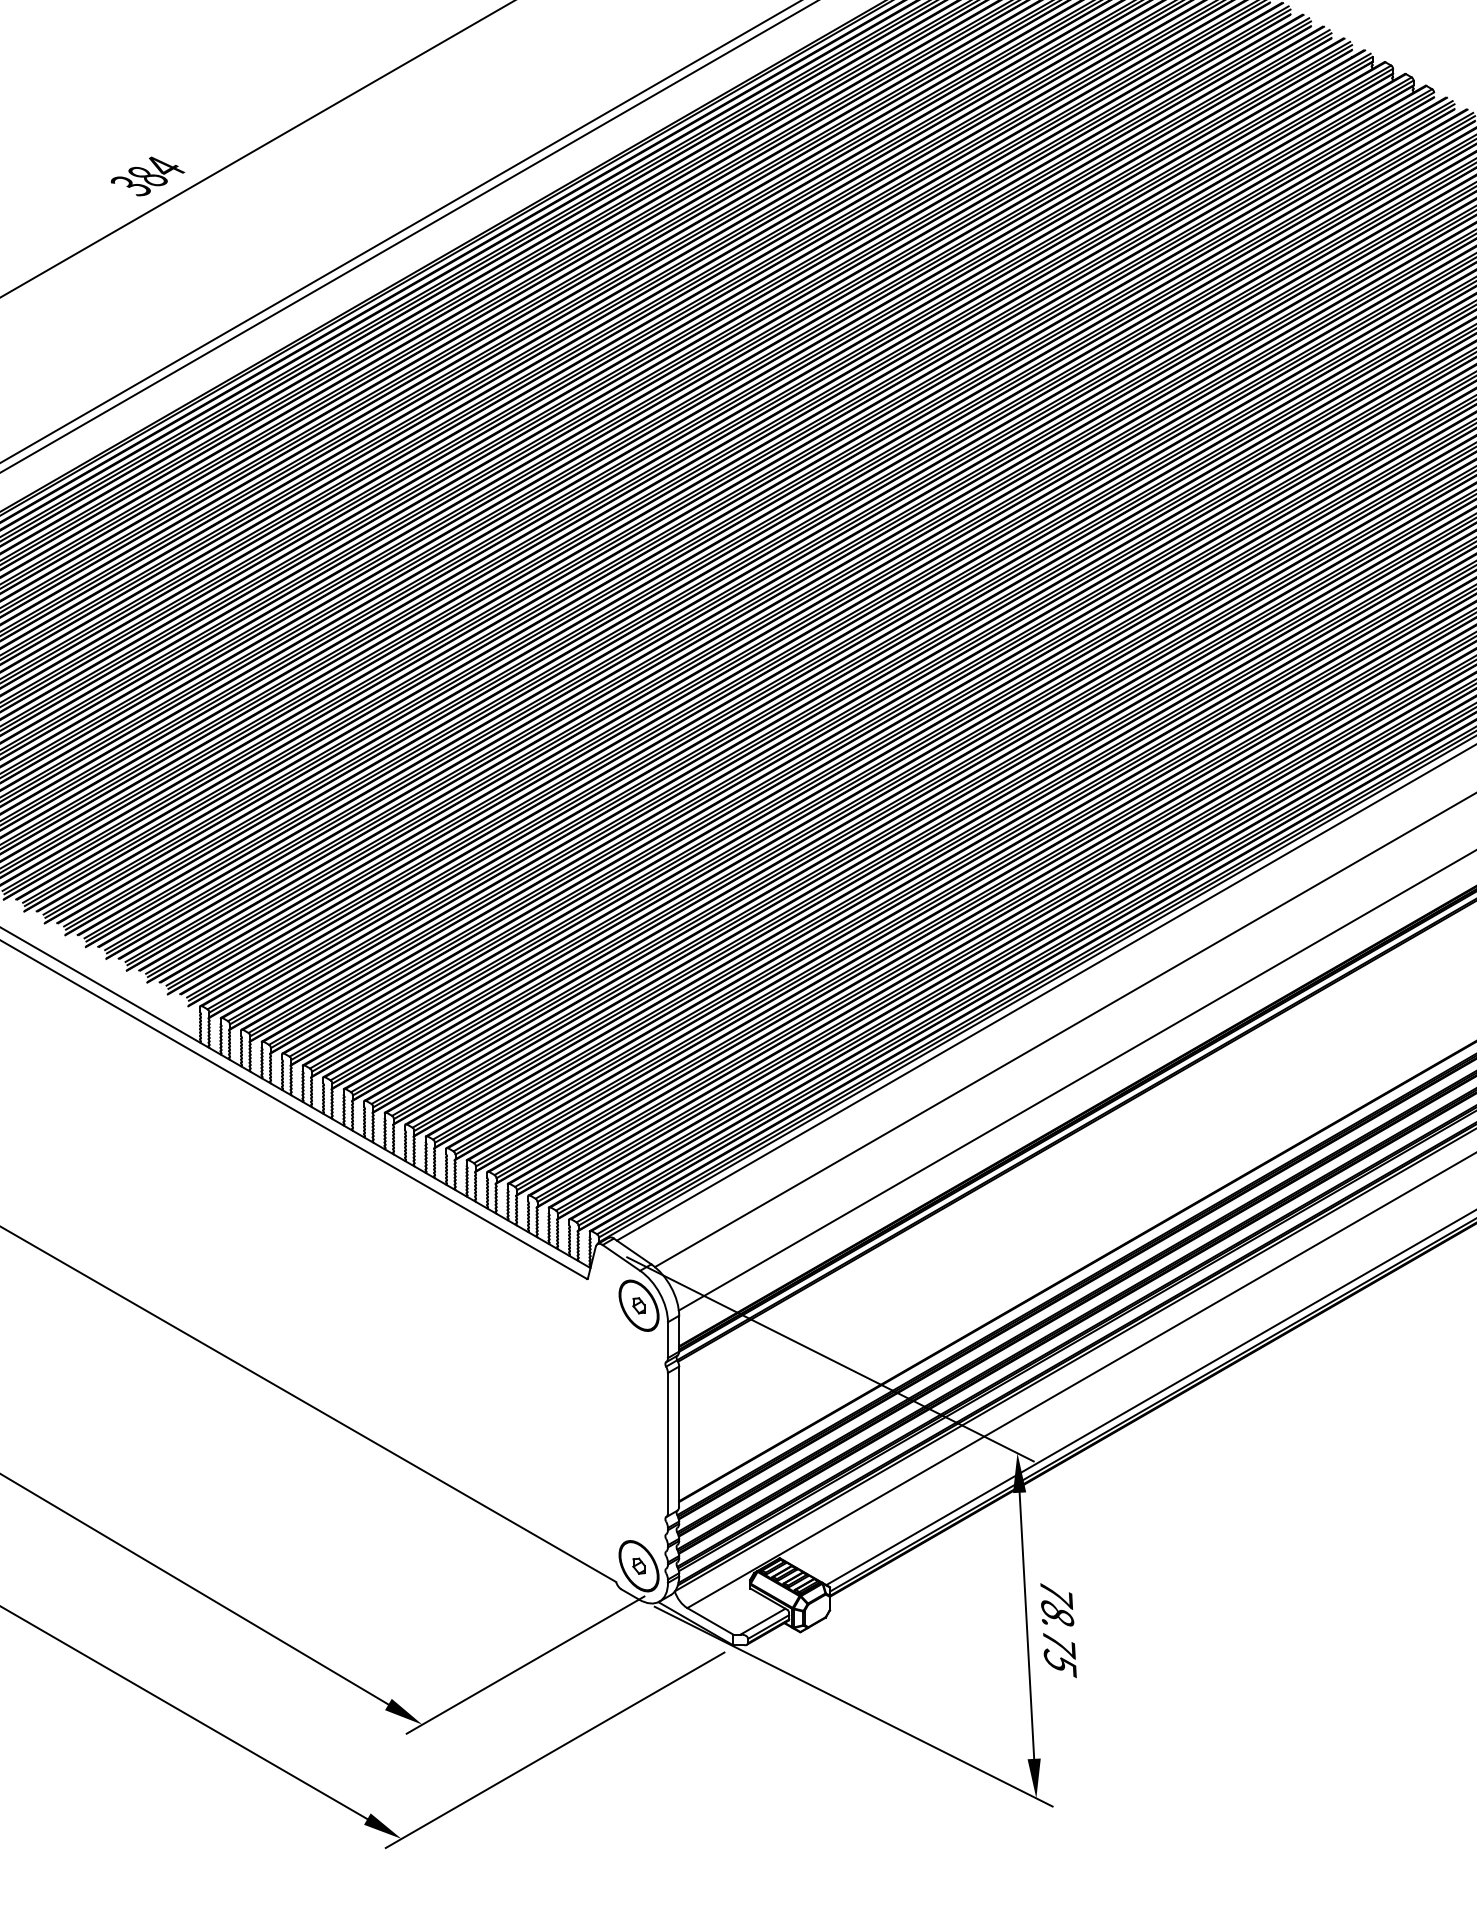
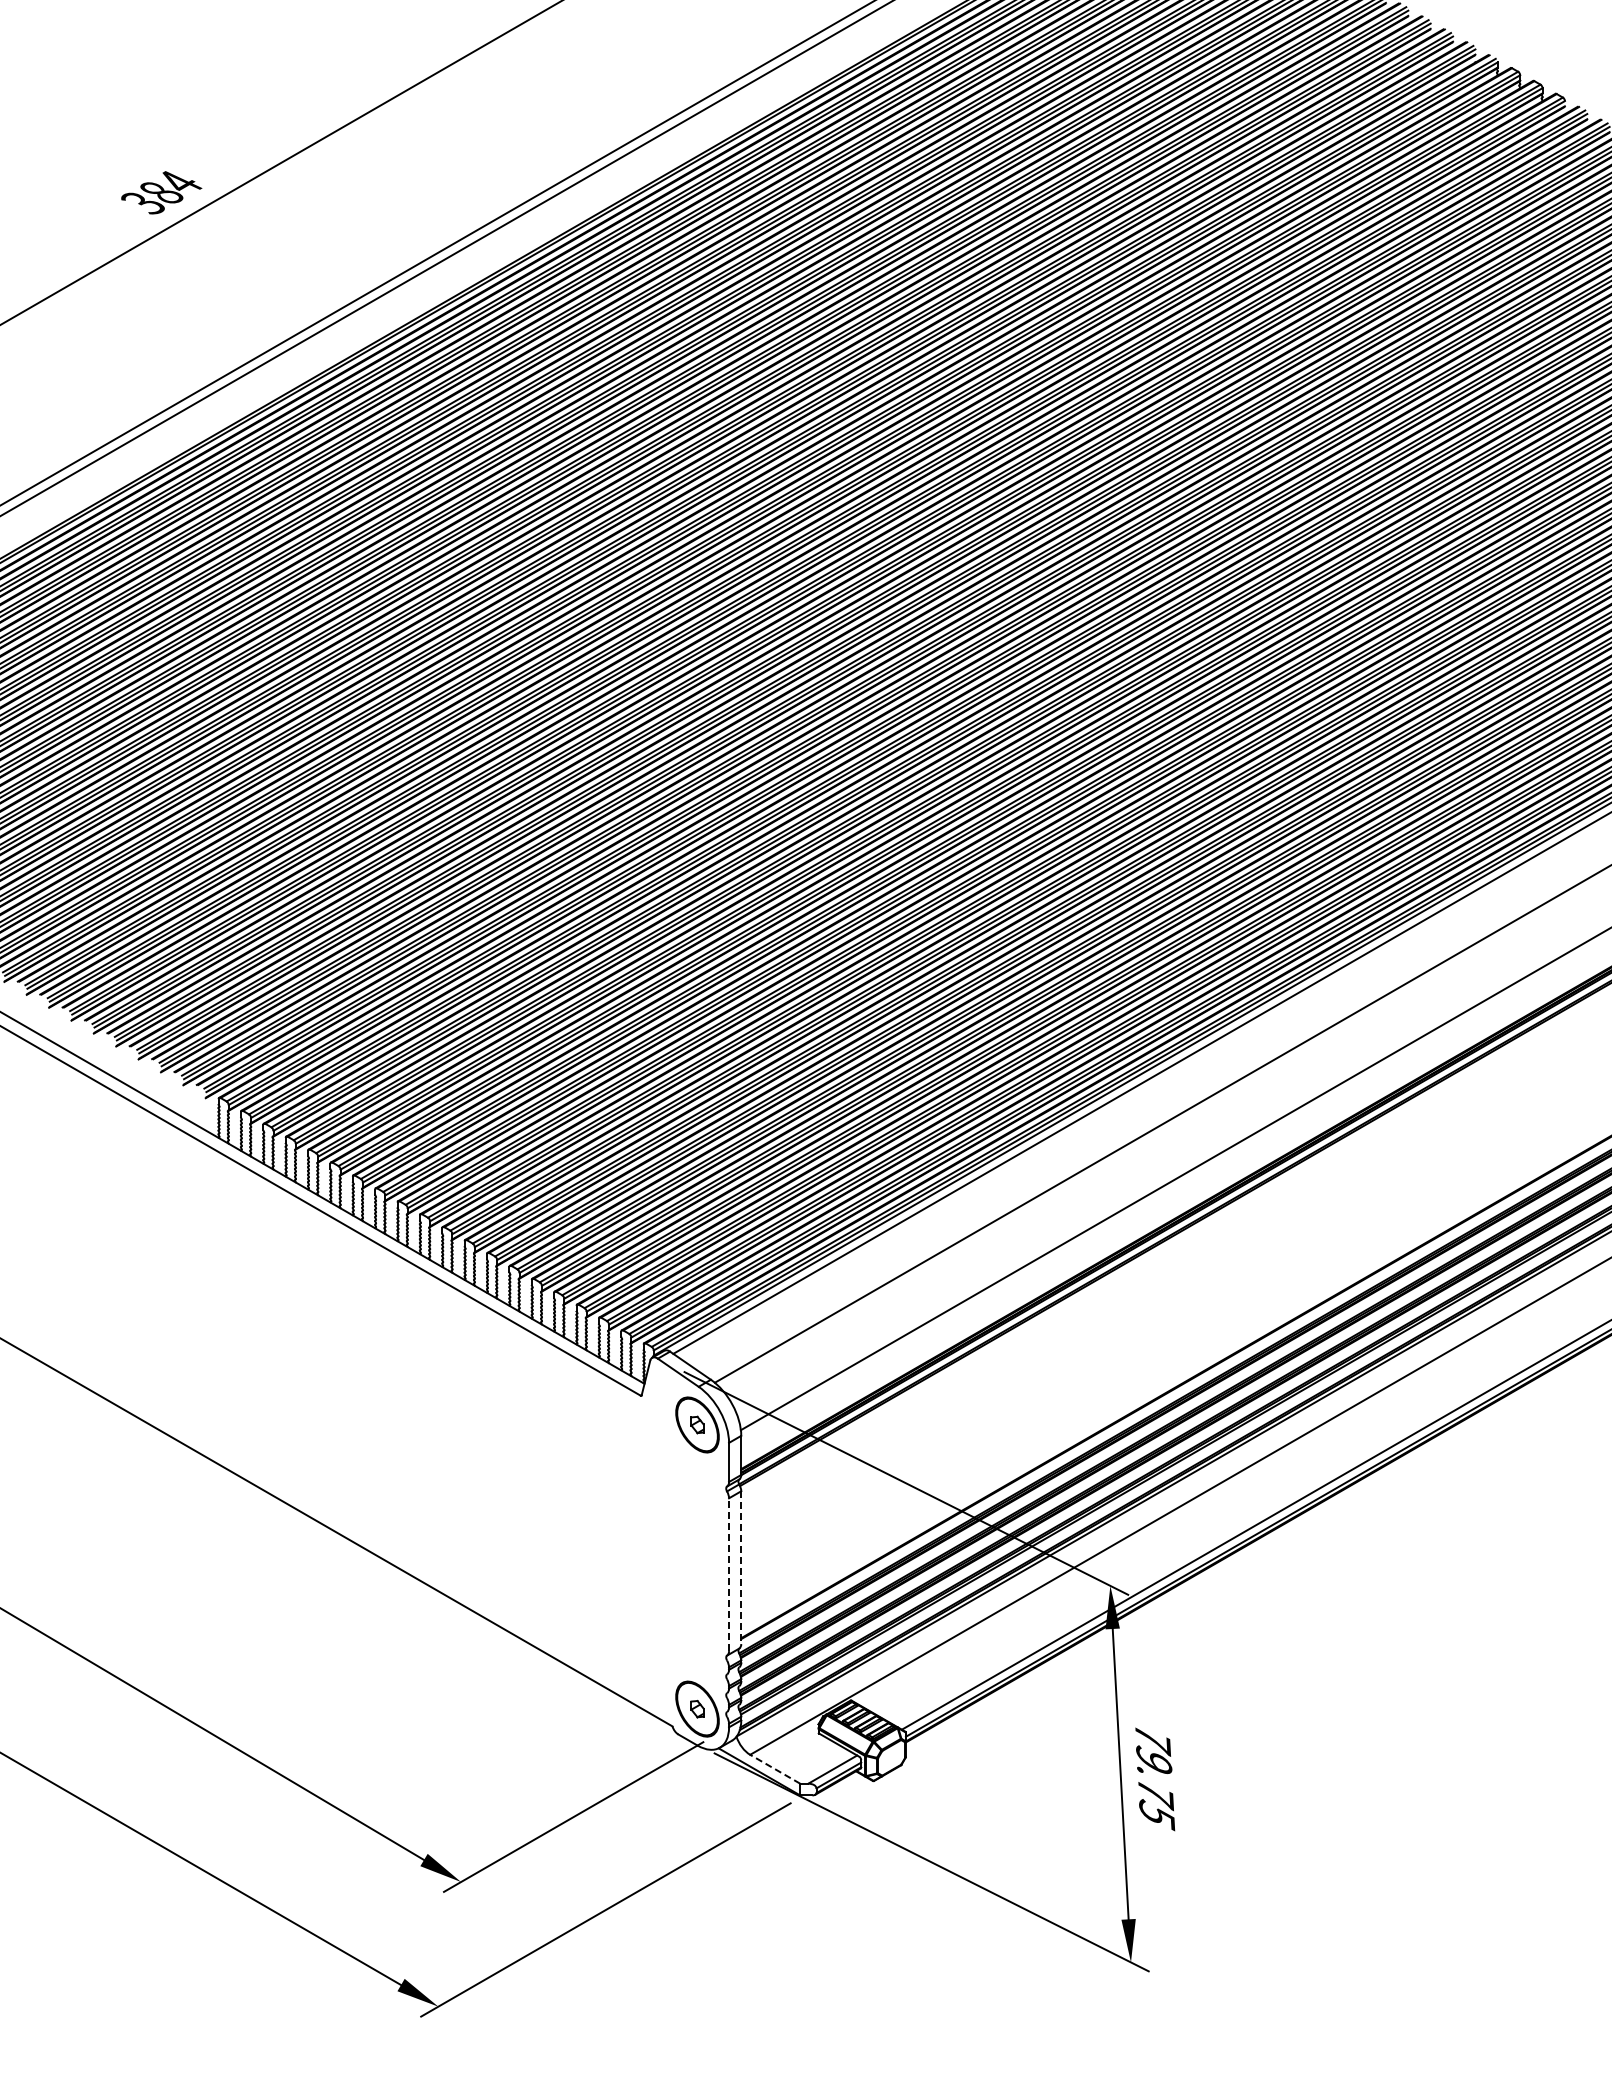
line: (679, 1437) -> (741, 1568), solid -> dashed
line: (668, 1442) -> (729, 1574), solid -> dashed
text: (1057, 1612) -> (1154, 1759), 78.75 -> 79.75
line: (710, 1621) -> (775, 1769), solid -> dashed

